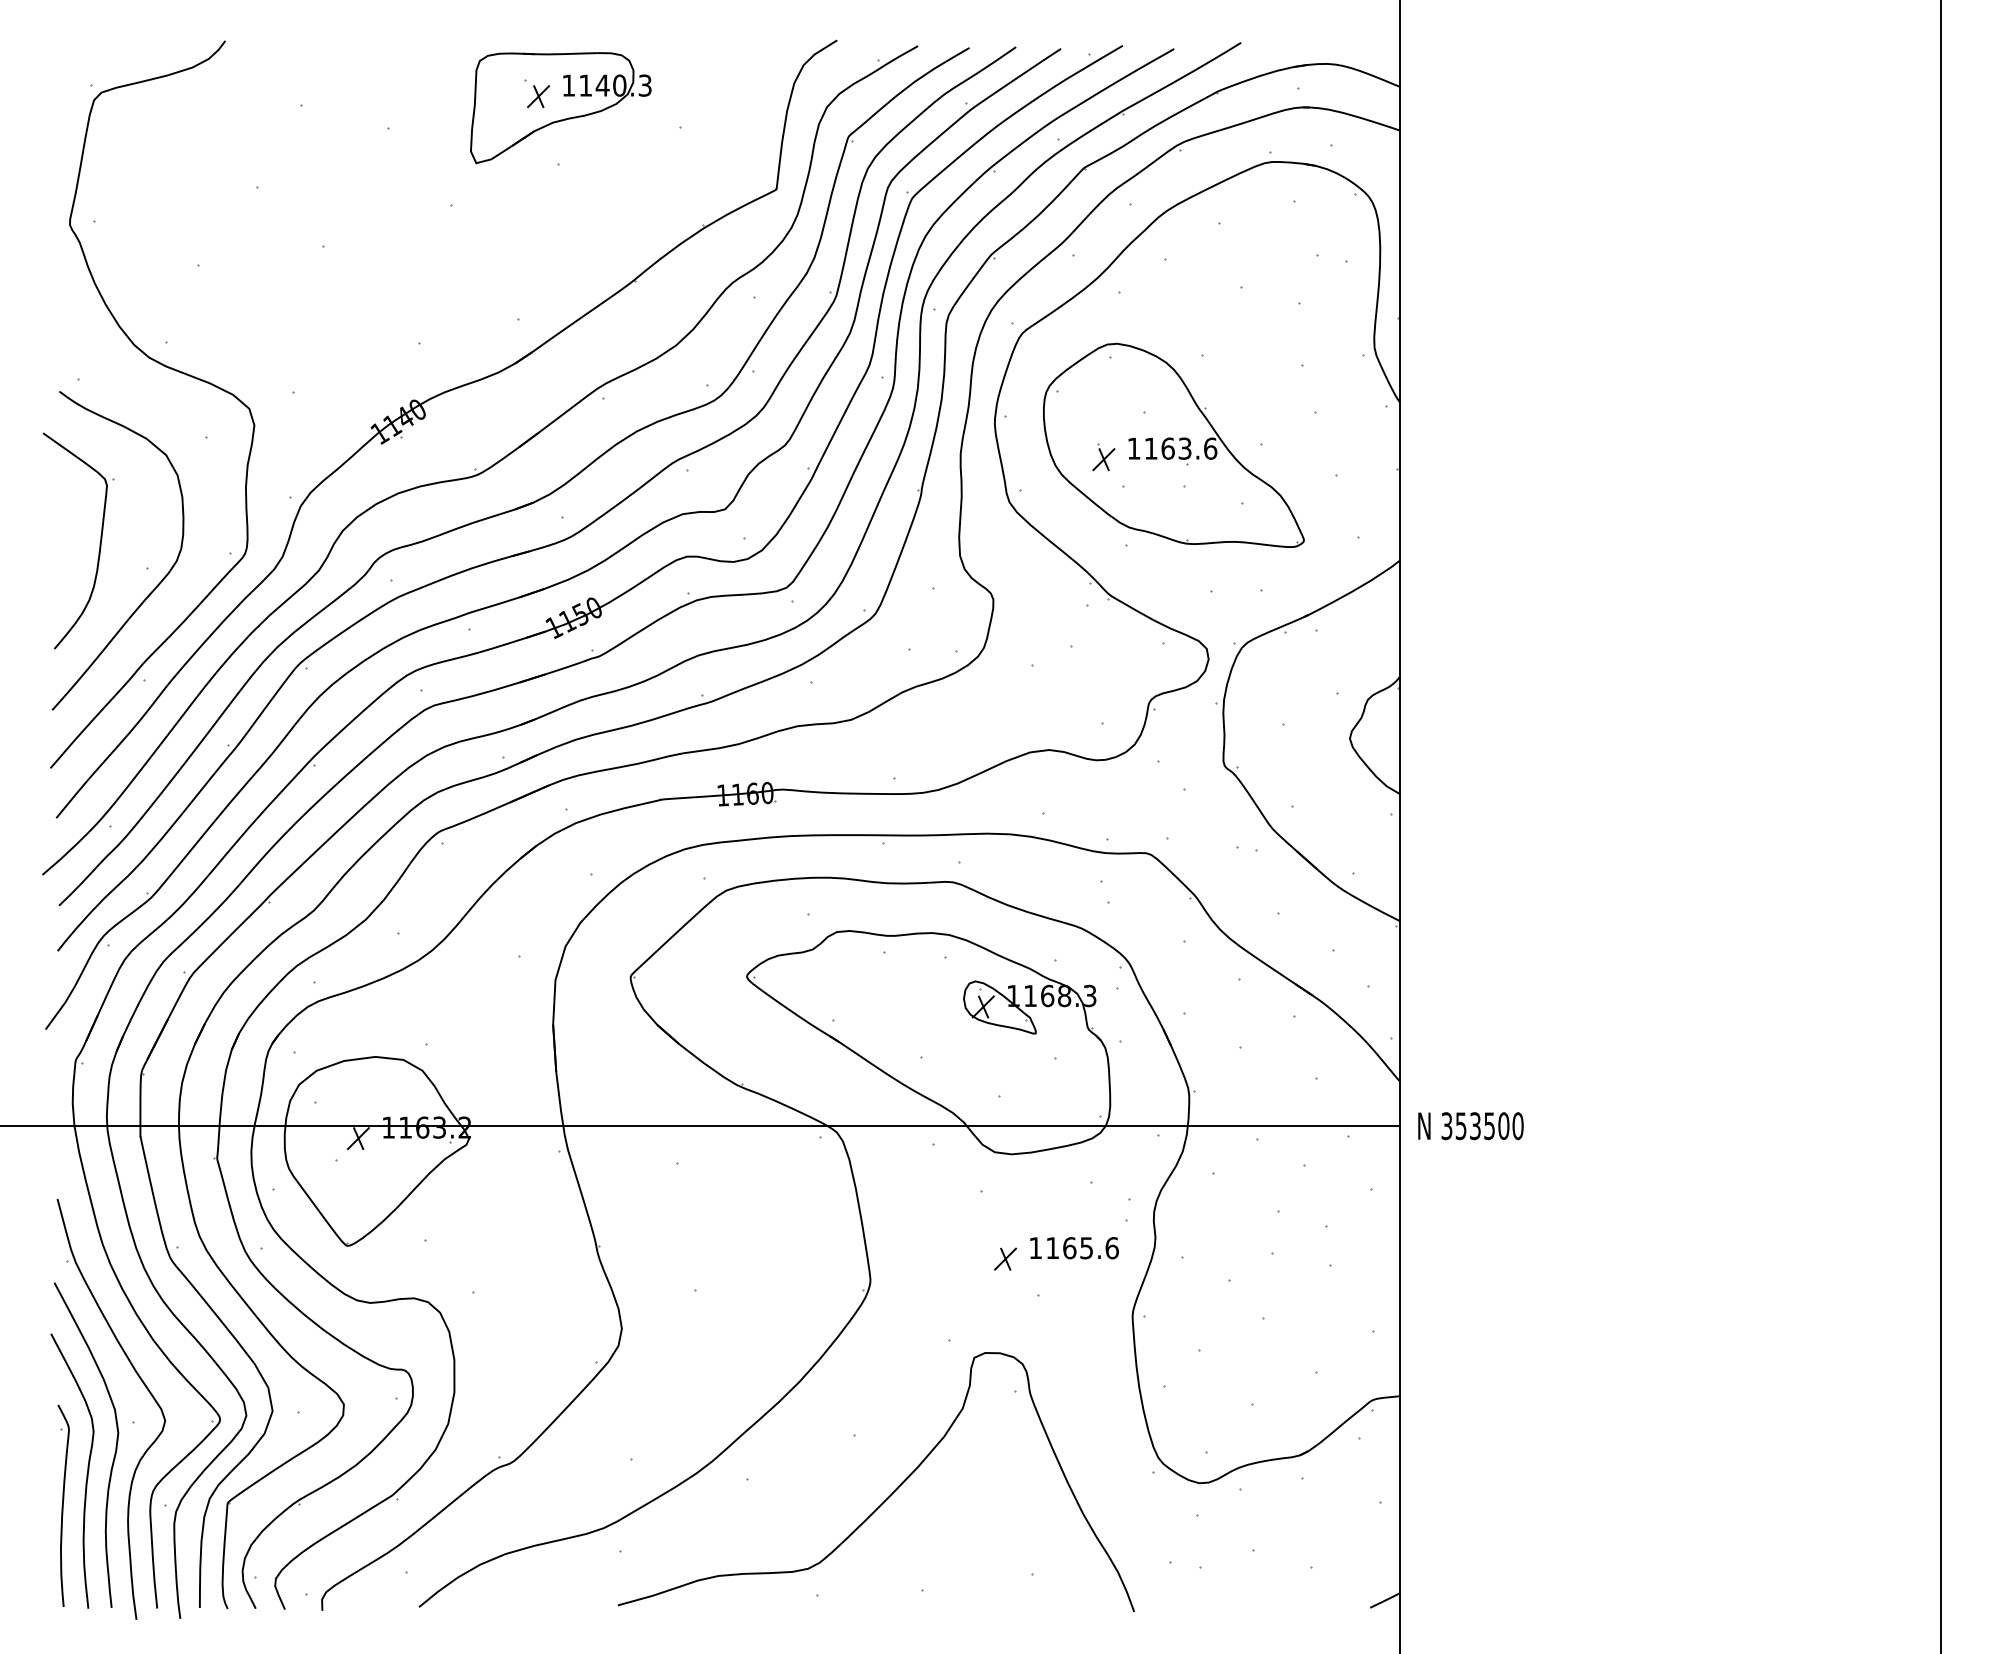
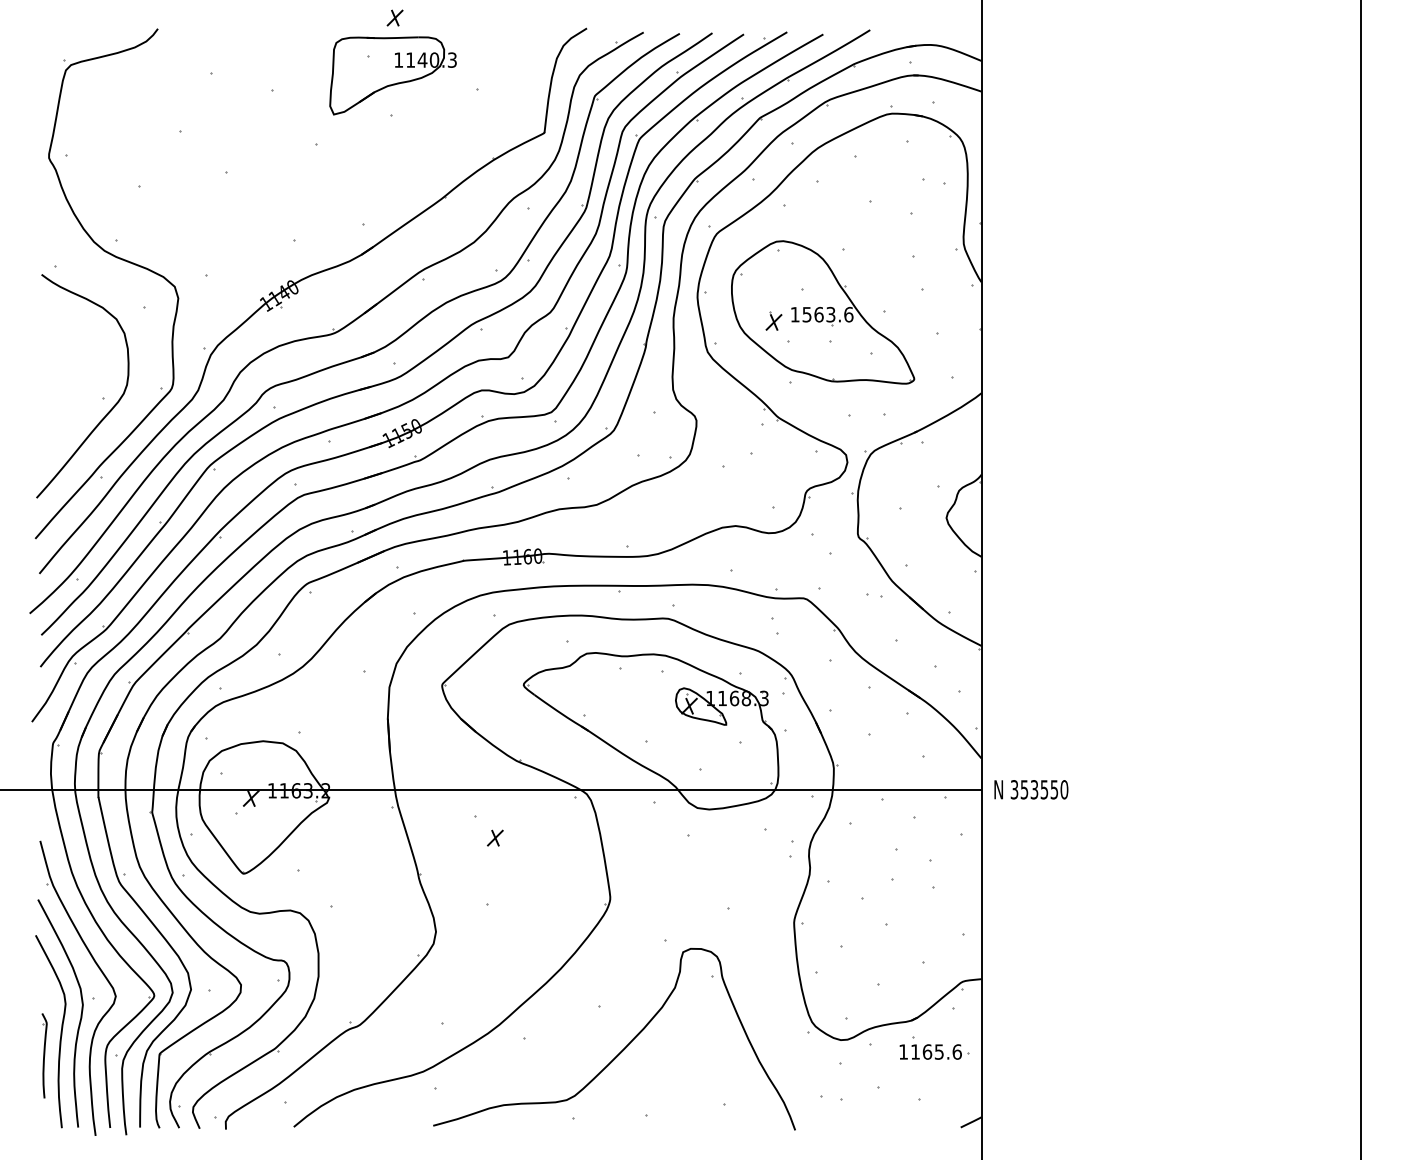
part: (538, 96) -> (395, 17), moved
text: (1150, 448) -> (806, 314), 1163.6 -> 1563.6
part: (99, 543) -> (69, 381), removed
text: (1503, 1126) -> (1054, 790), 353500 -> 353550
text: (1074, 1248) -> (930, 1052), moved
part: (1005, 1258) -> (495, 837), moved
part: (63, 1505) -> (44, 1055), size x0.6

